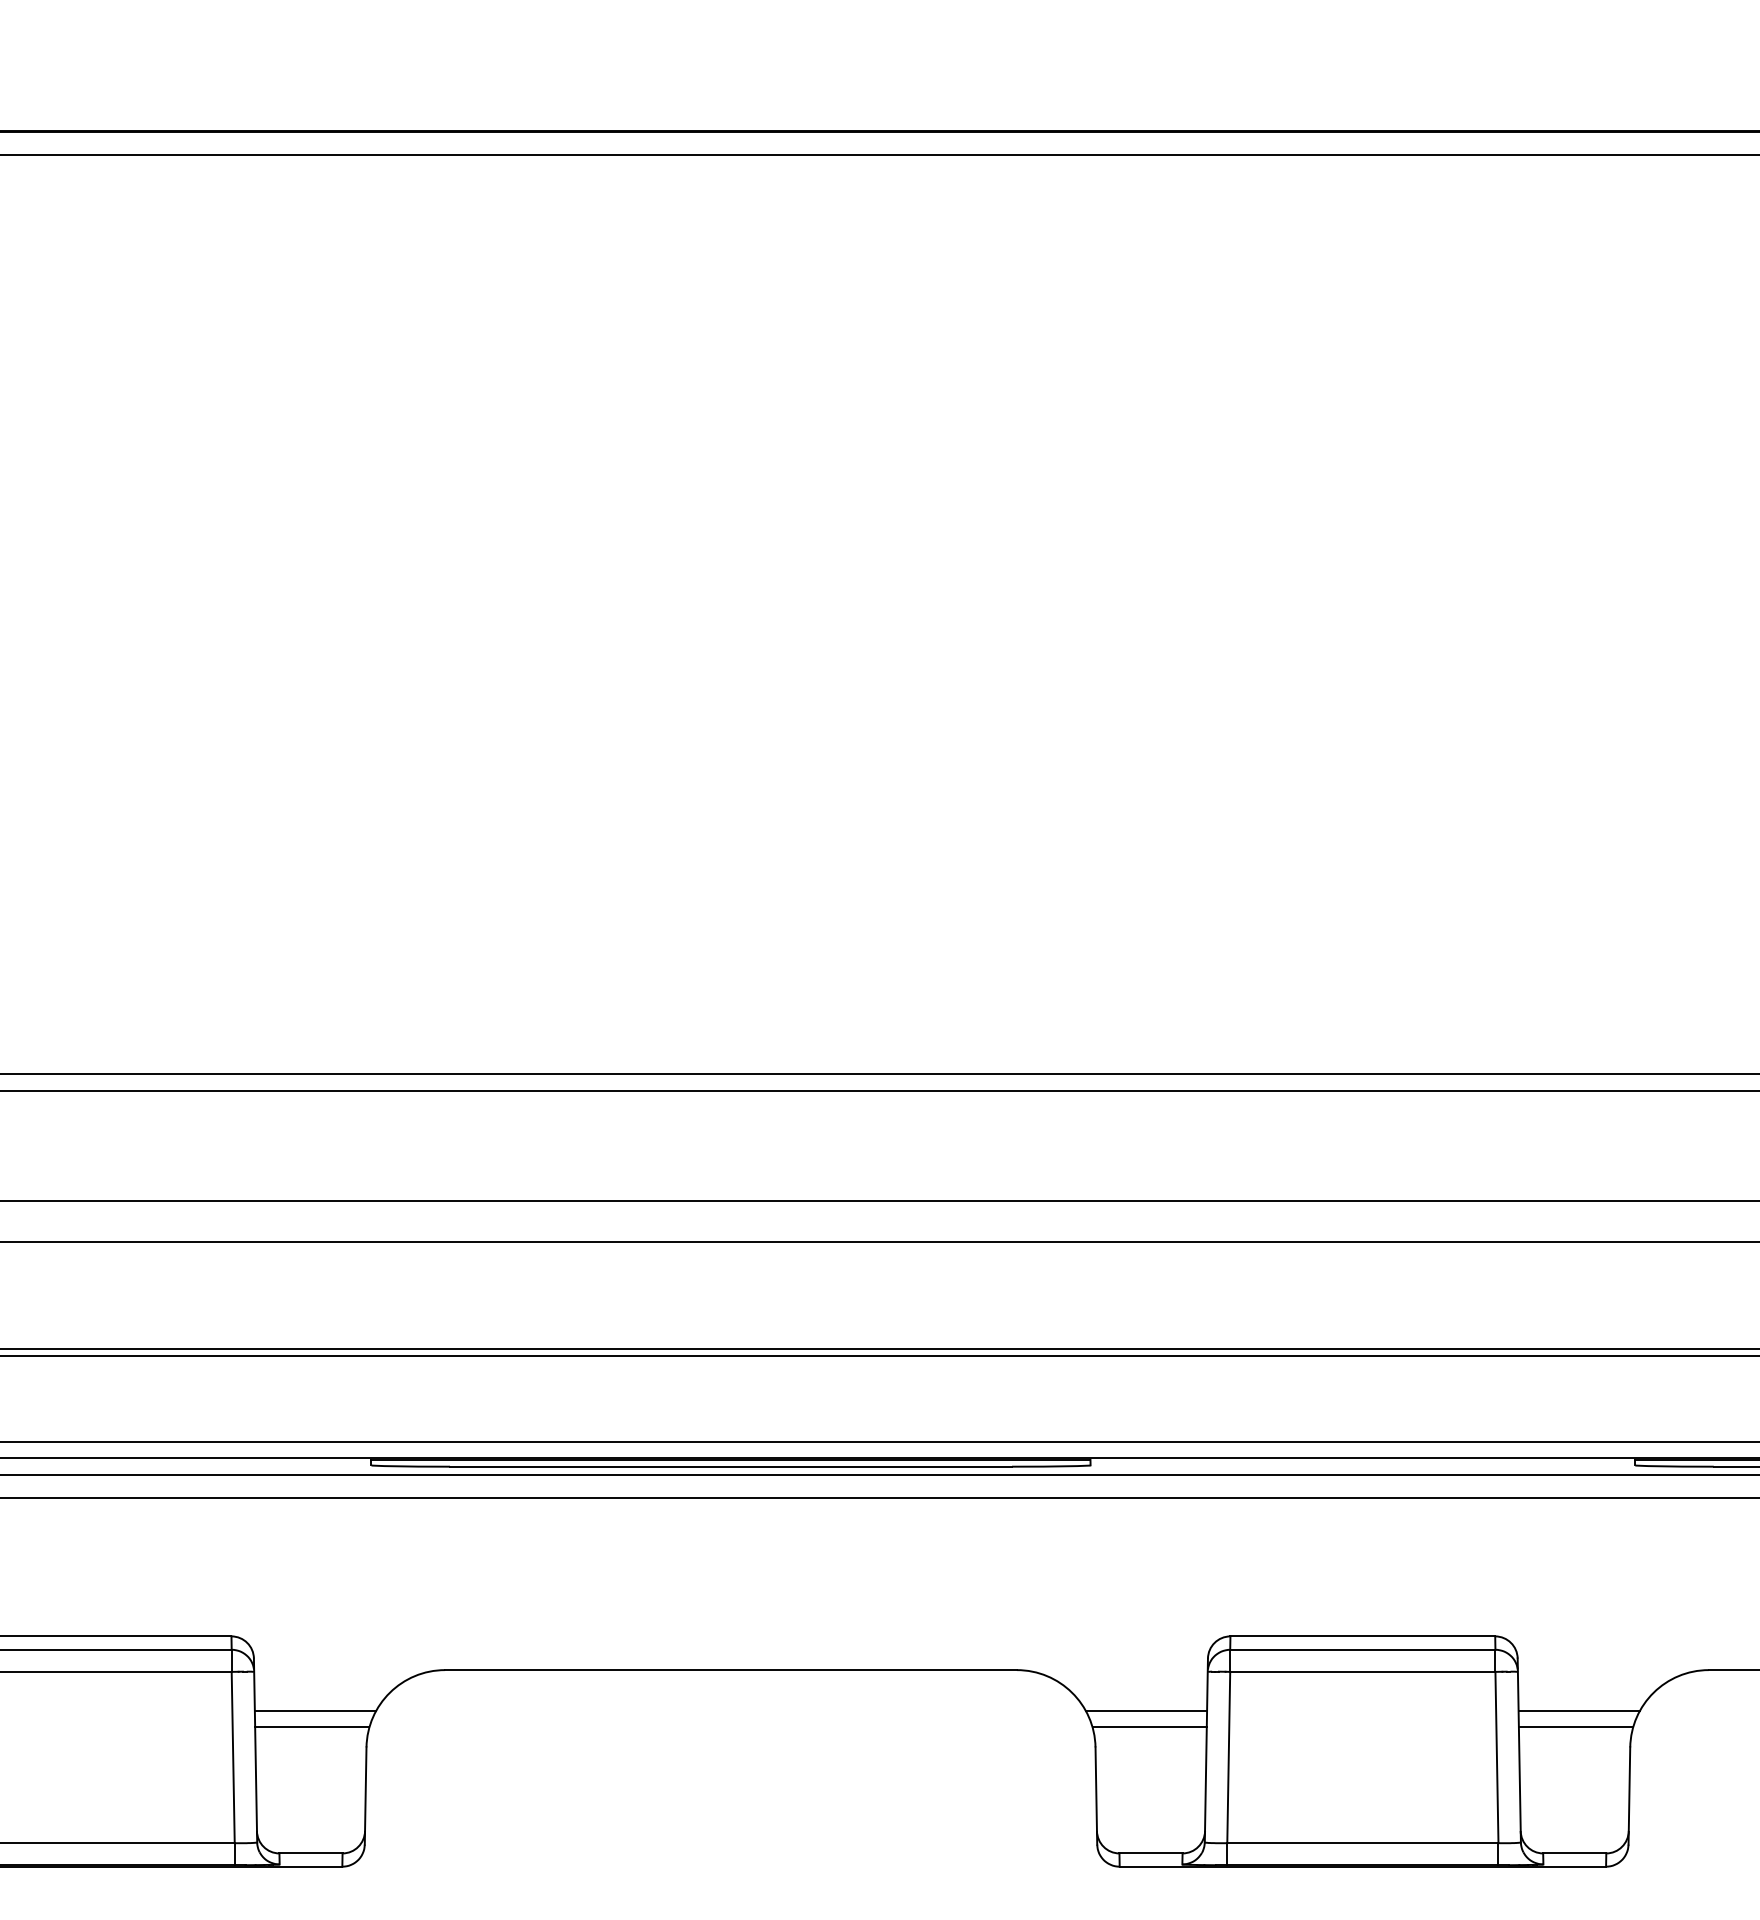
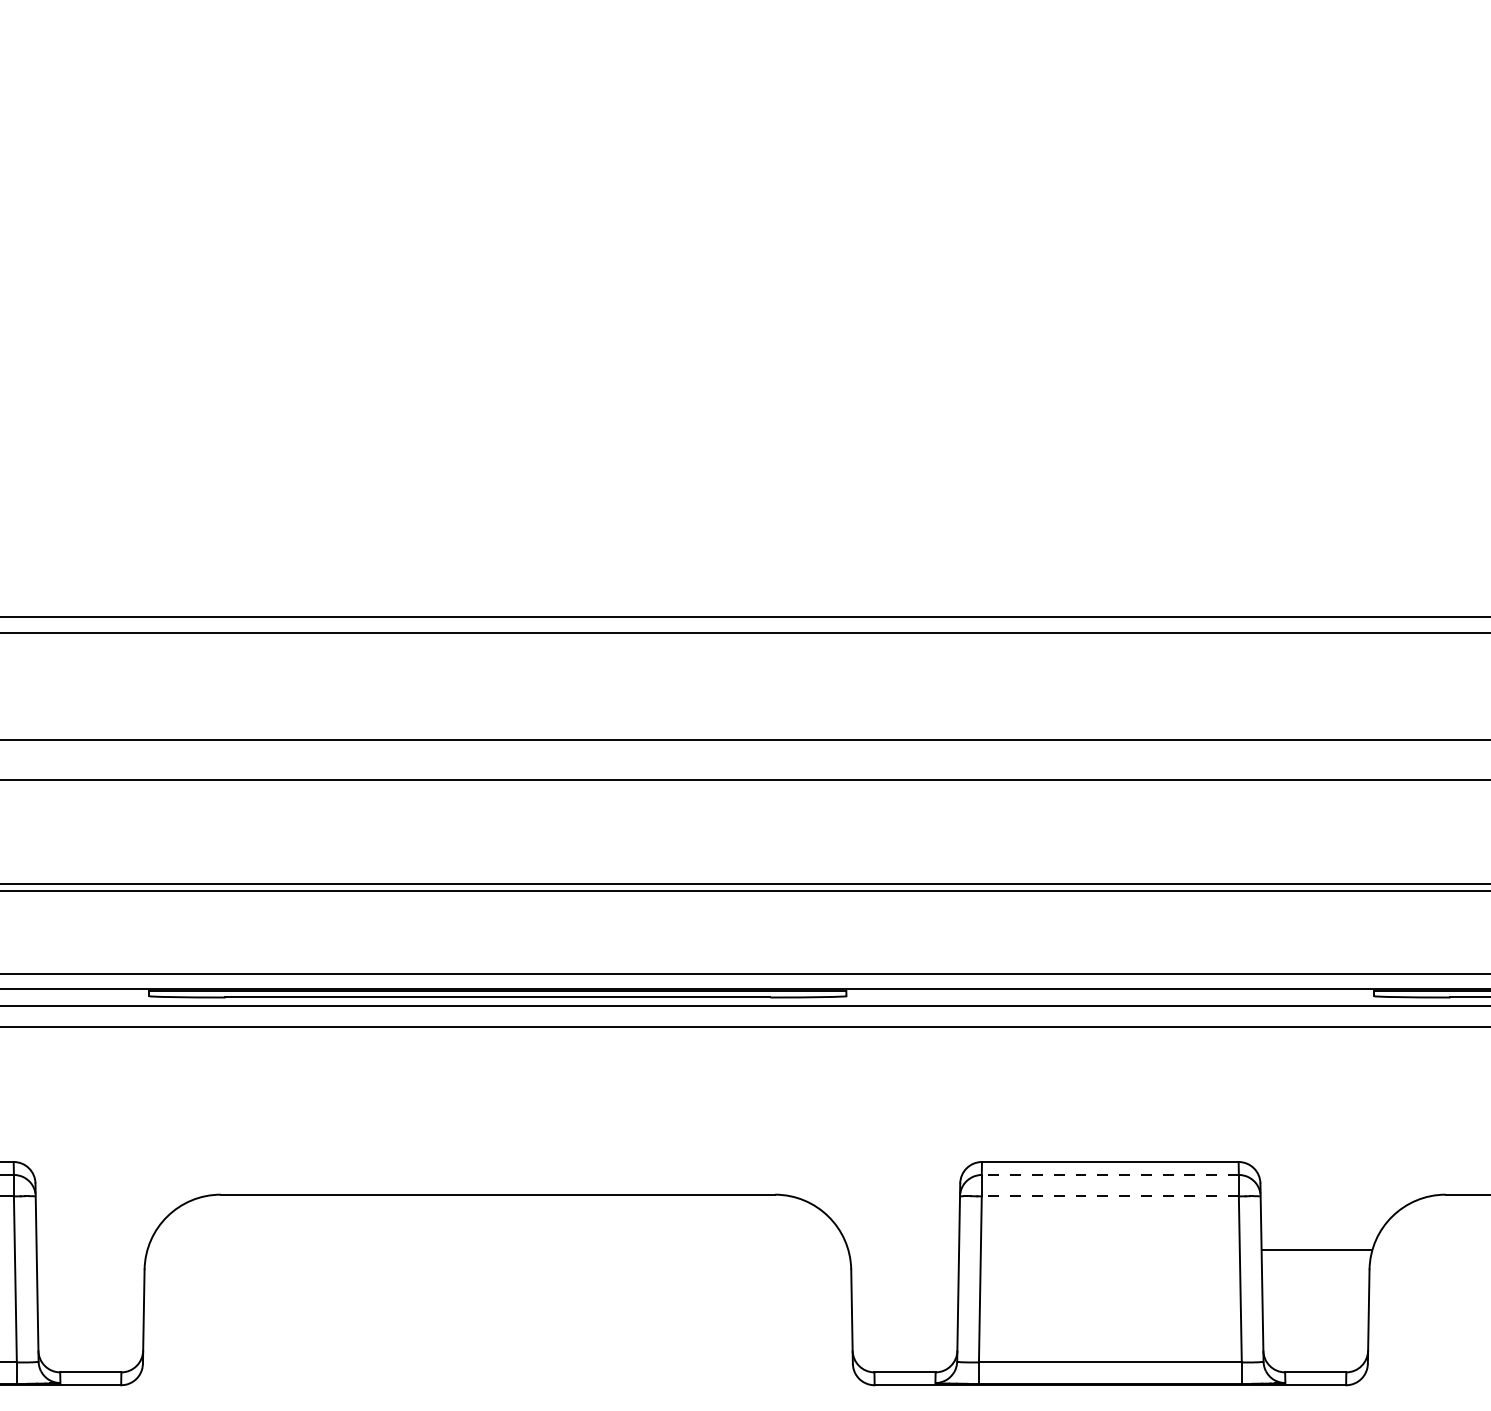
line: (1362, 1649) -> (1110, 1174), solid -> dashed
line: (1362, 1671) -> (1110, 1196), solid -> dashed
line: (314, 1711) -> (94, 1234), removed
line: (1146, 1711) -> (900, 1234), removed
line: (1578, 1711) -> (1319, 1234), removed
line: (312, 1727) -> (92, 1250), removed
line: (1149, 1727) -> (903, 1250), removed

